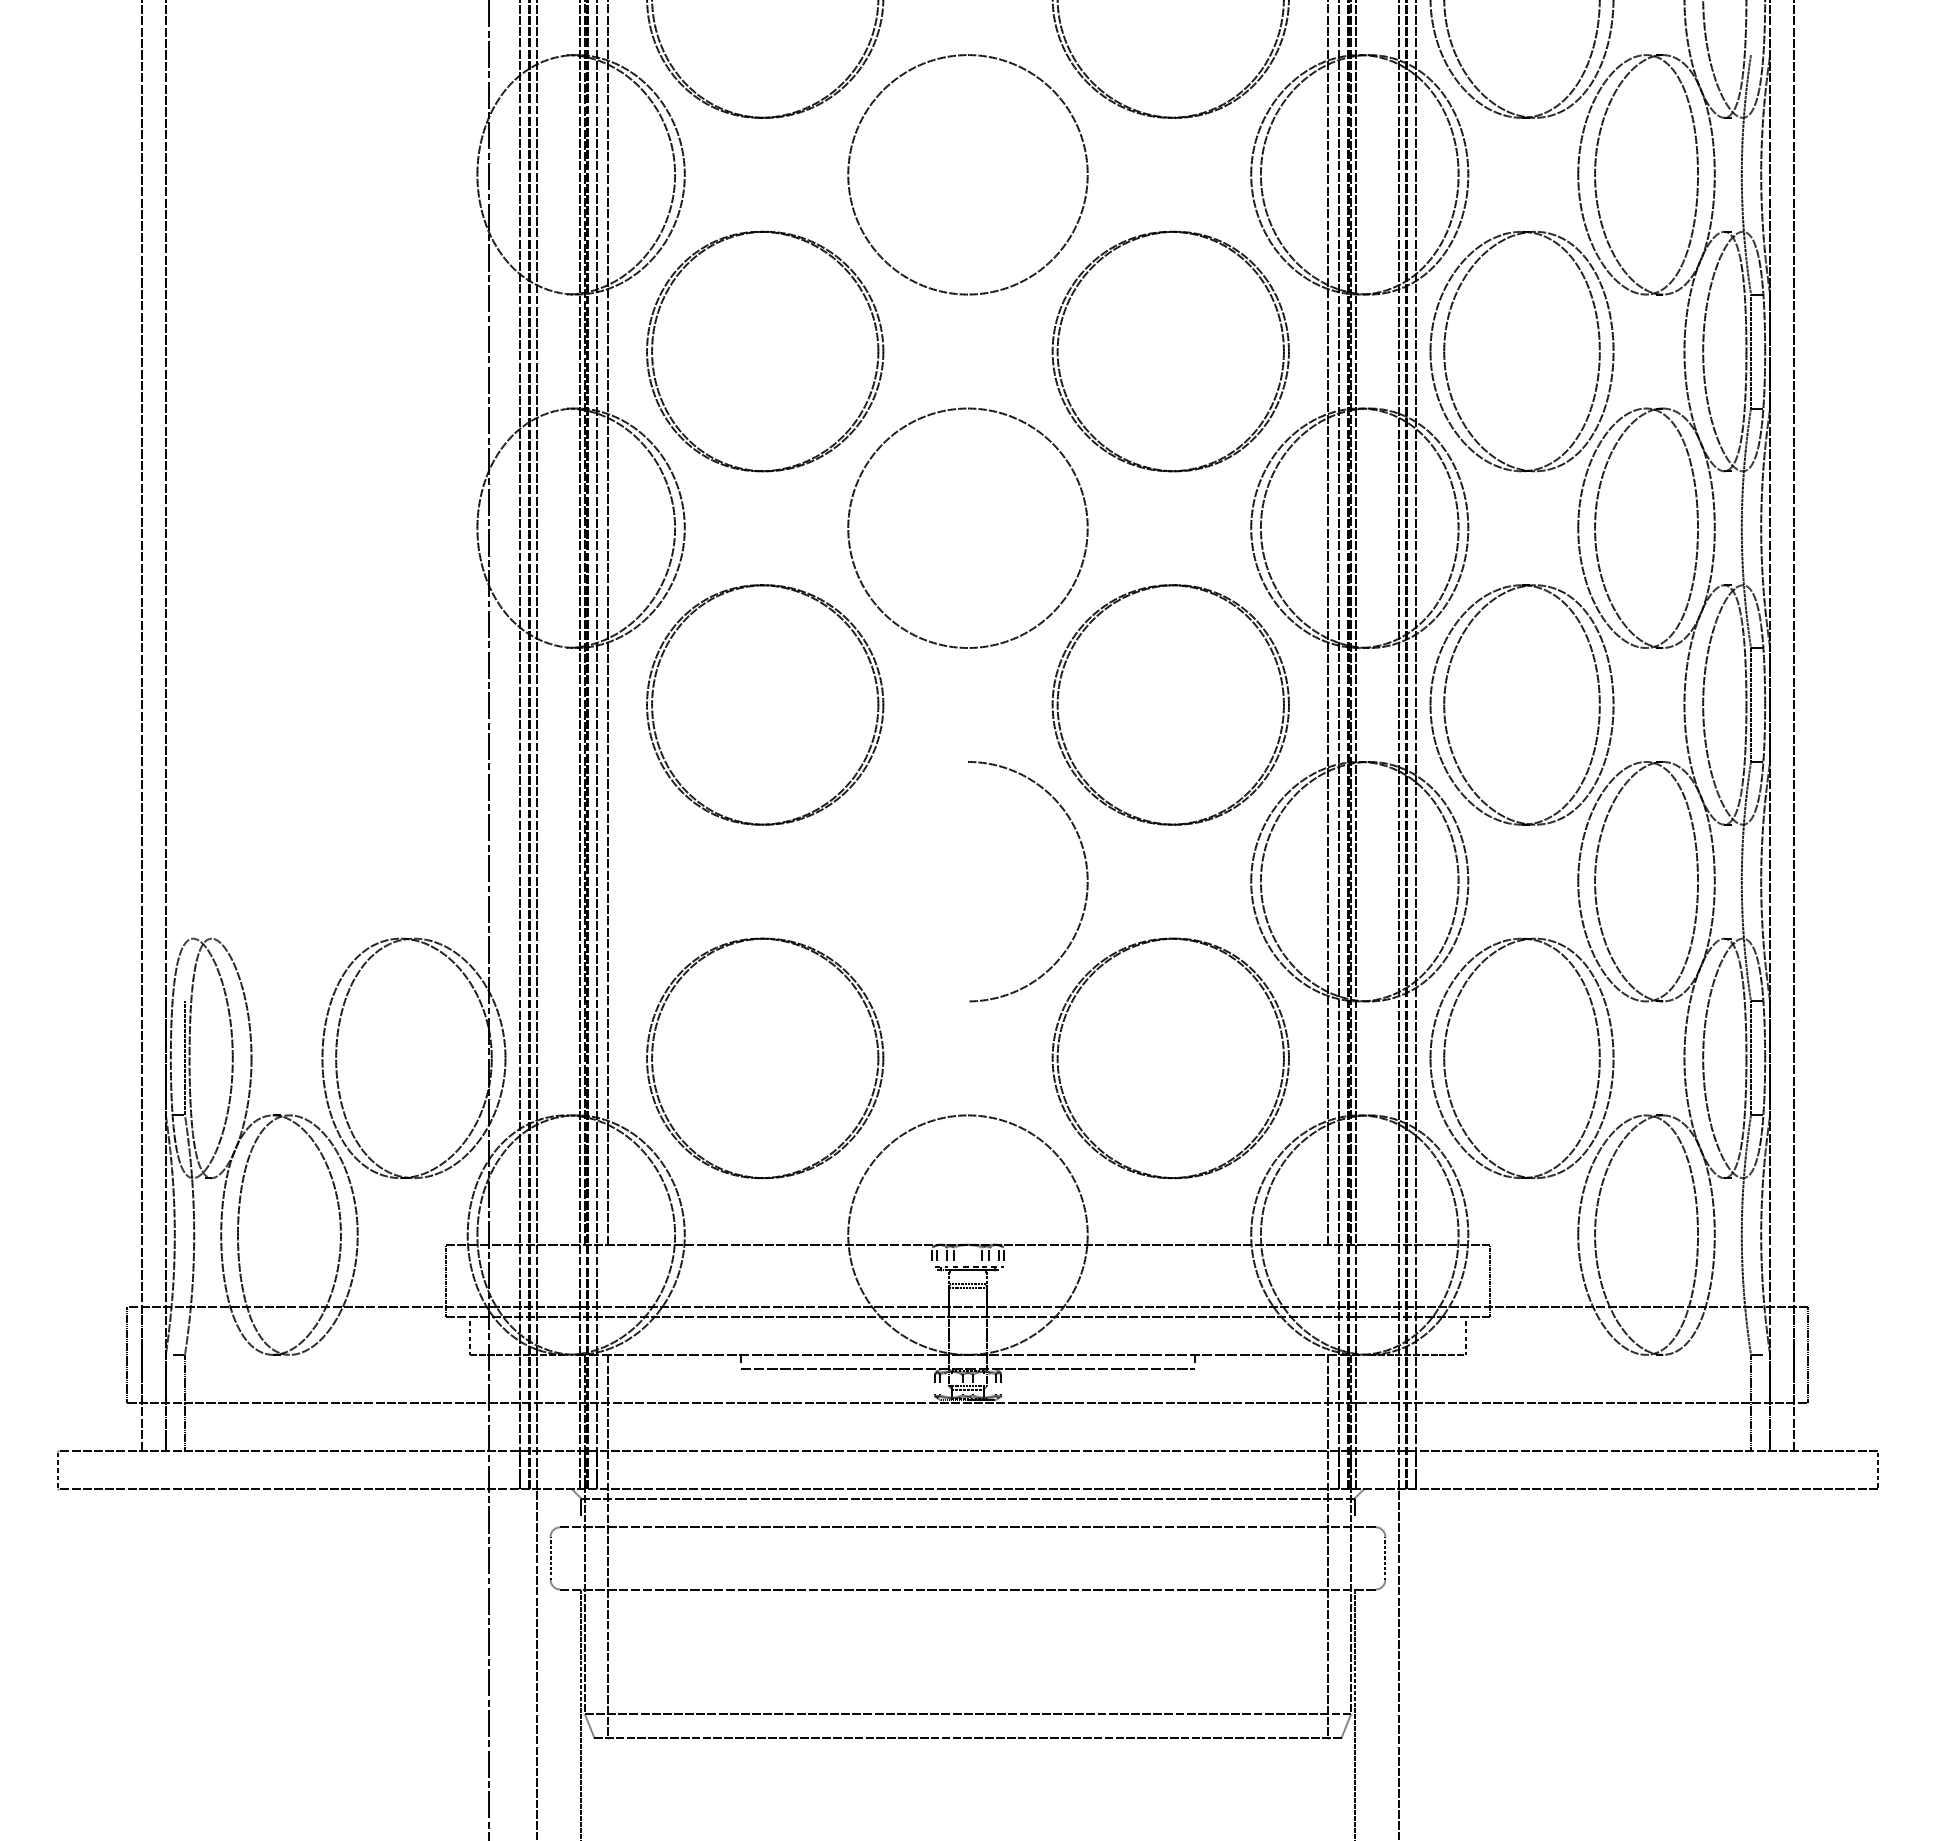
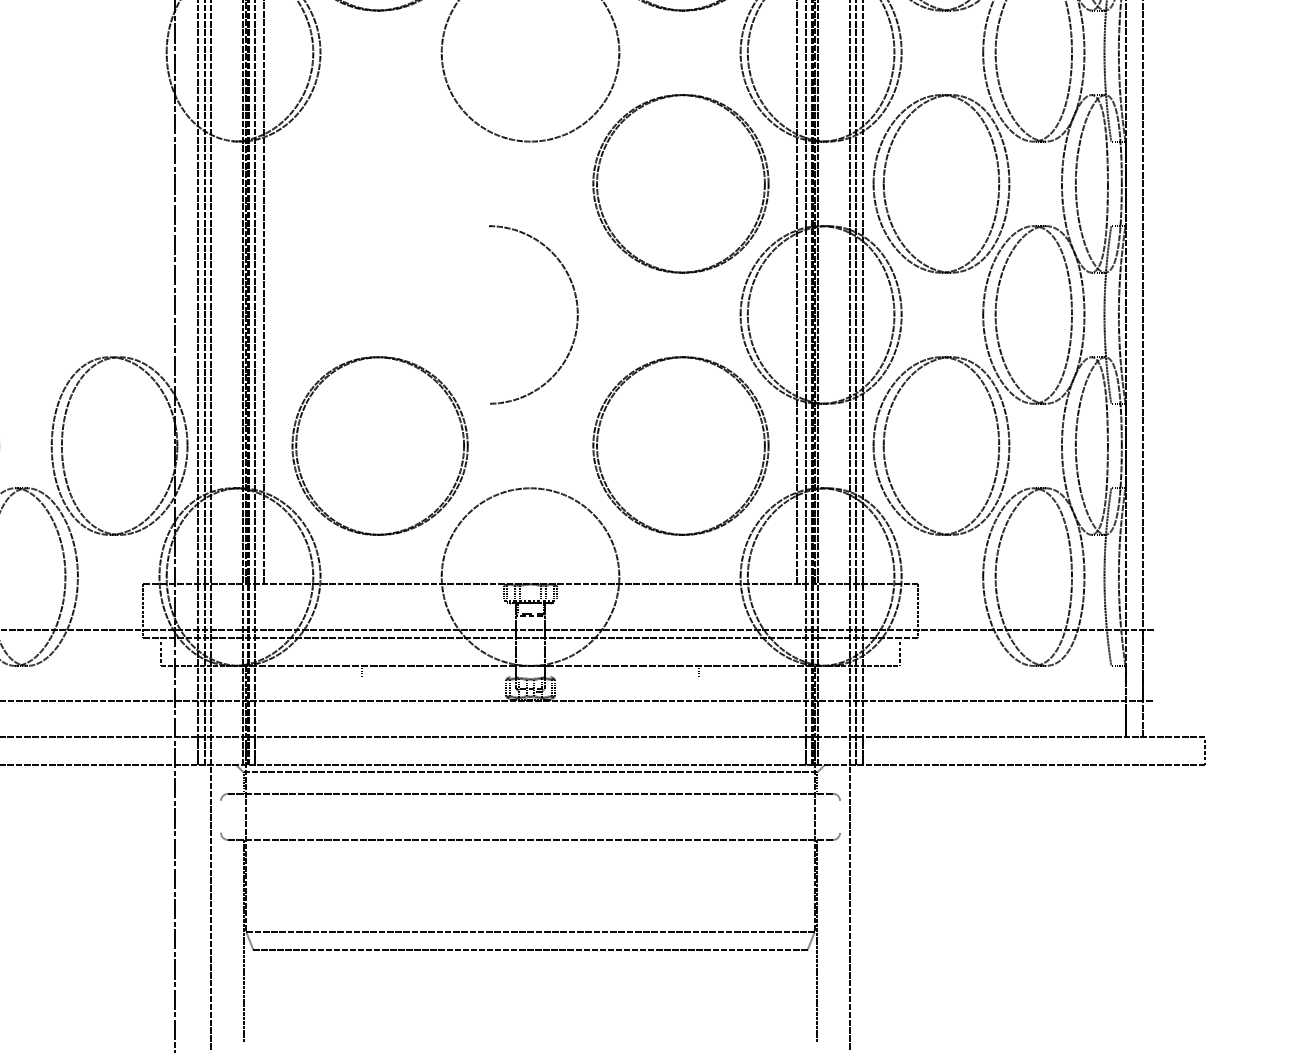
part: (876, 693) -> (462, 175), removed
line: (1751, 704) -> (1111, 183), removed
curve: (1086, 882) -> (576, 315), moved
line: (1751, 1058) -> (1111, 446), removed
line: (1808, 1354) -> (1153, 665), removed
line: (967, 1369) -> (530, 676), removed
line: (1751, 1402) -> (1111, 701), removed
line: (608, 1546) -> (263, 808), removed
line: (1327, 1546) -> (797, 808), removed
line: (550, 1557) -> (220, 816), removed
line: (1385, 1557) -> (840, 816), removed

